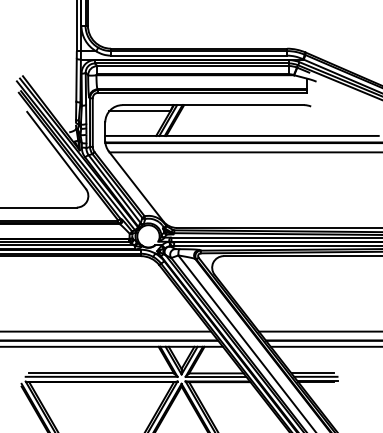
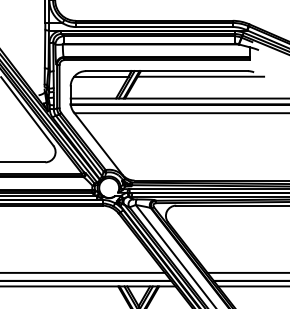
line: (251, 111) -> (200, 76), added

